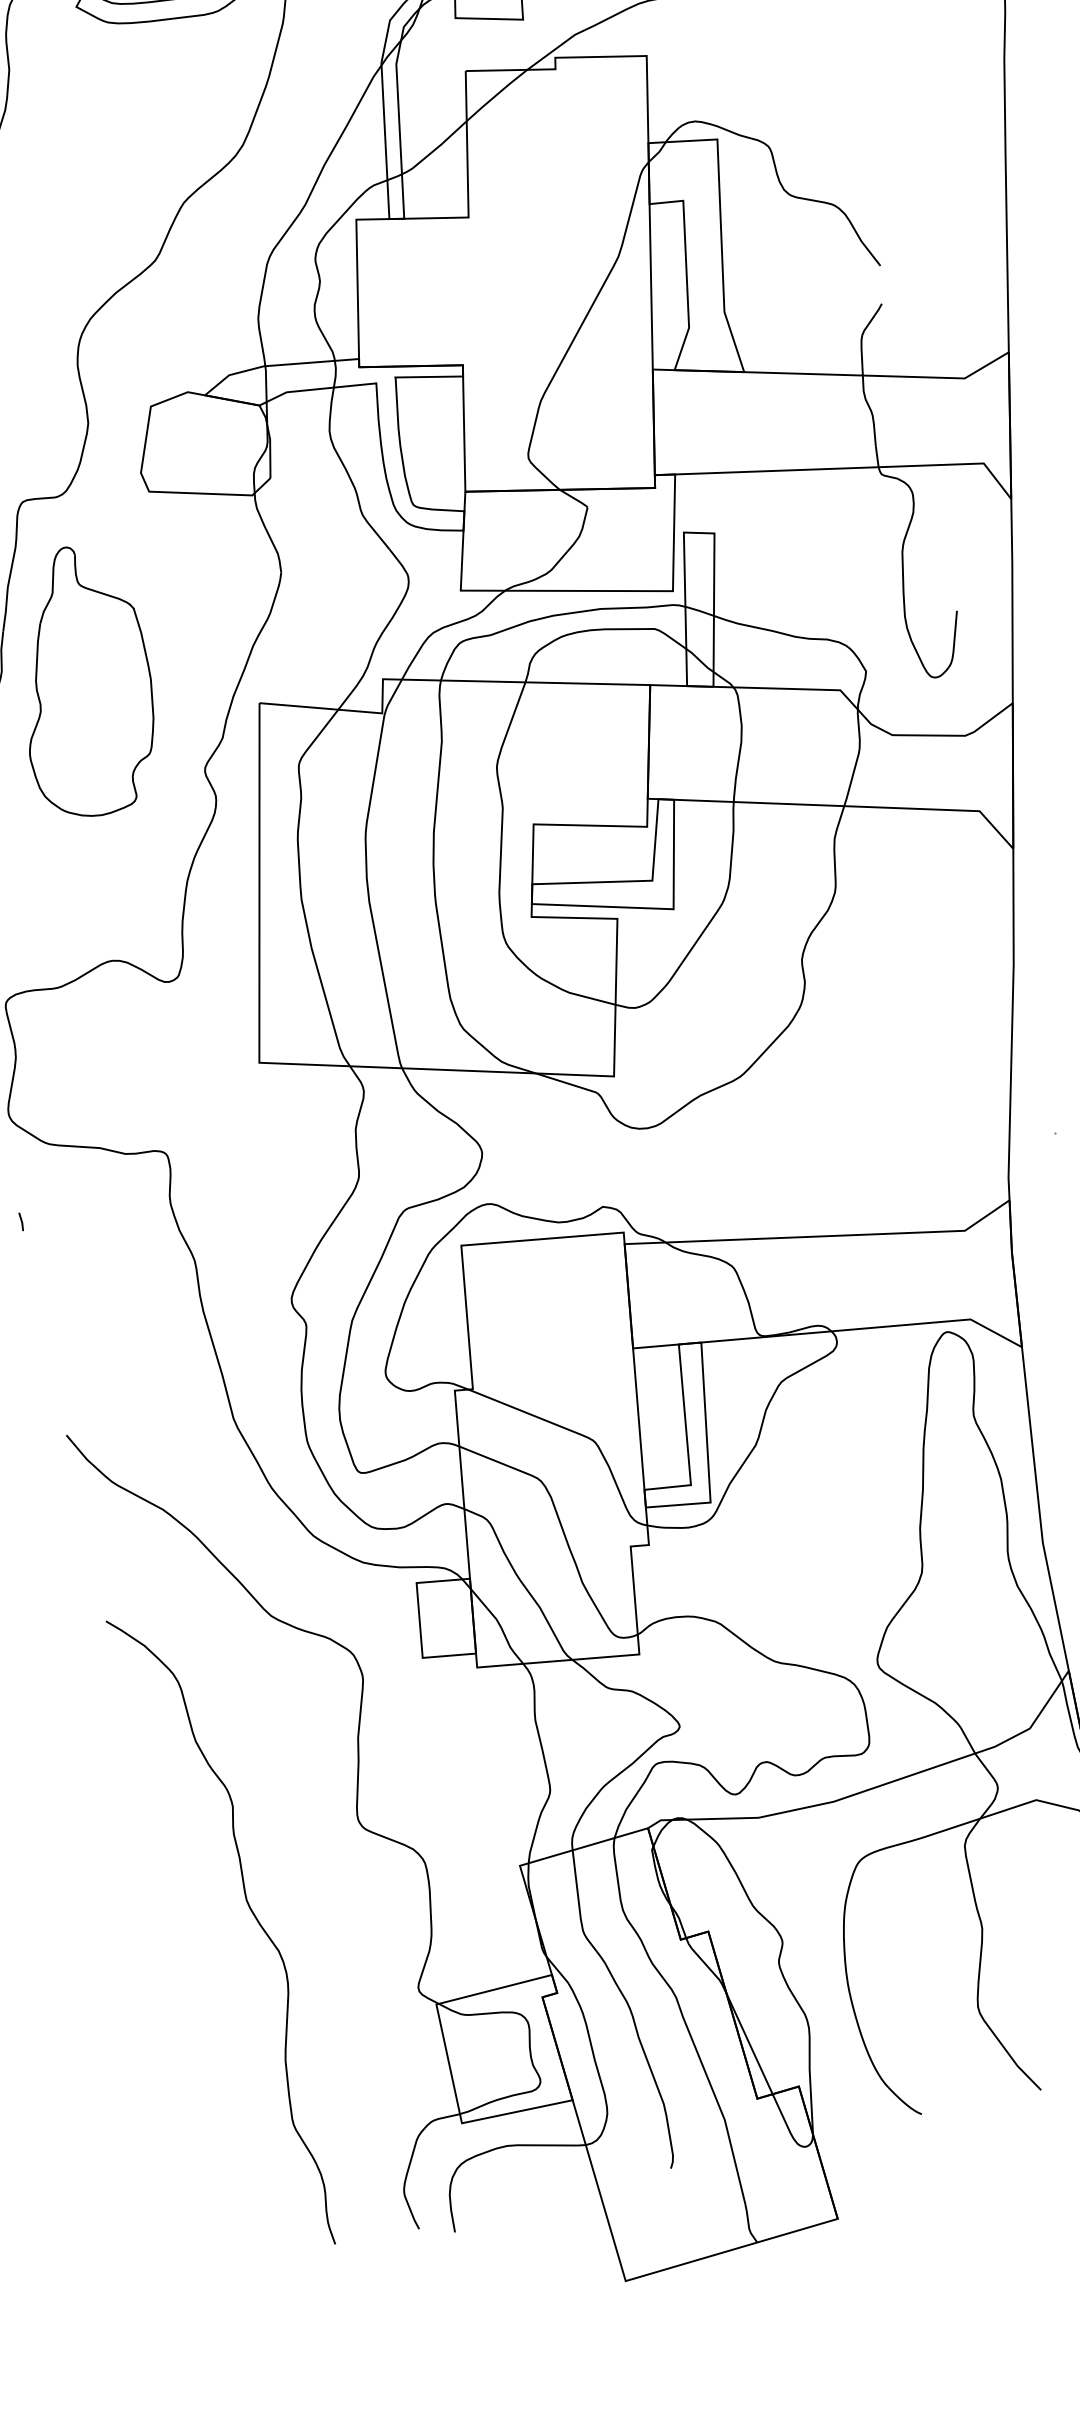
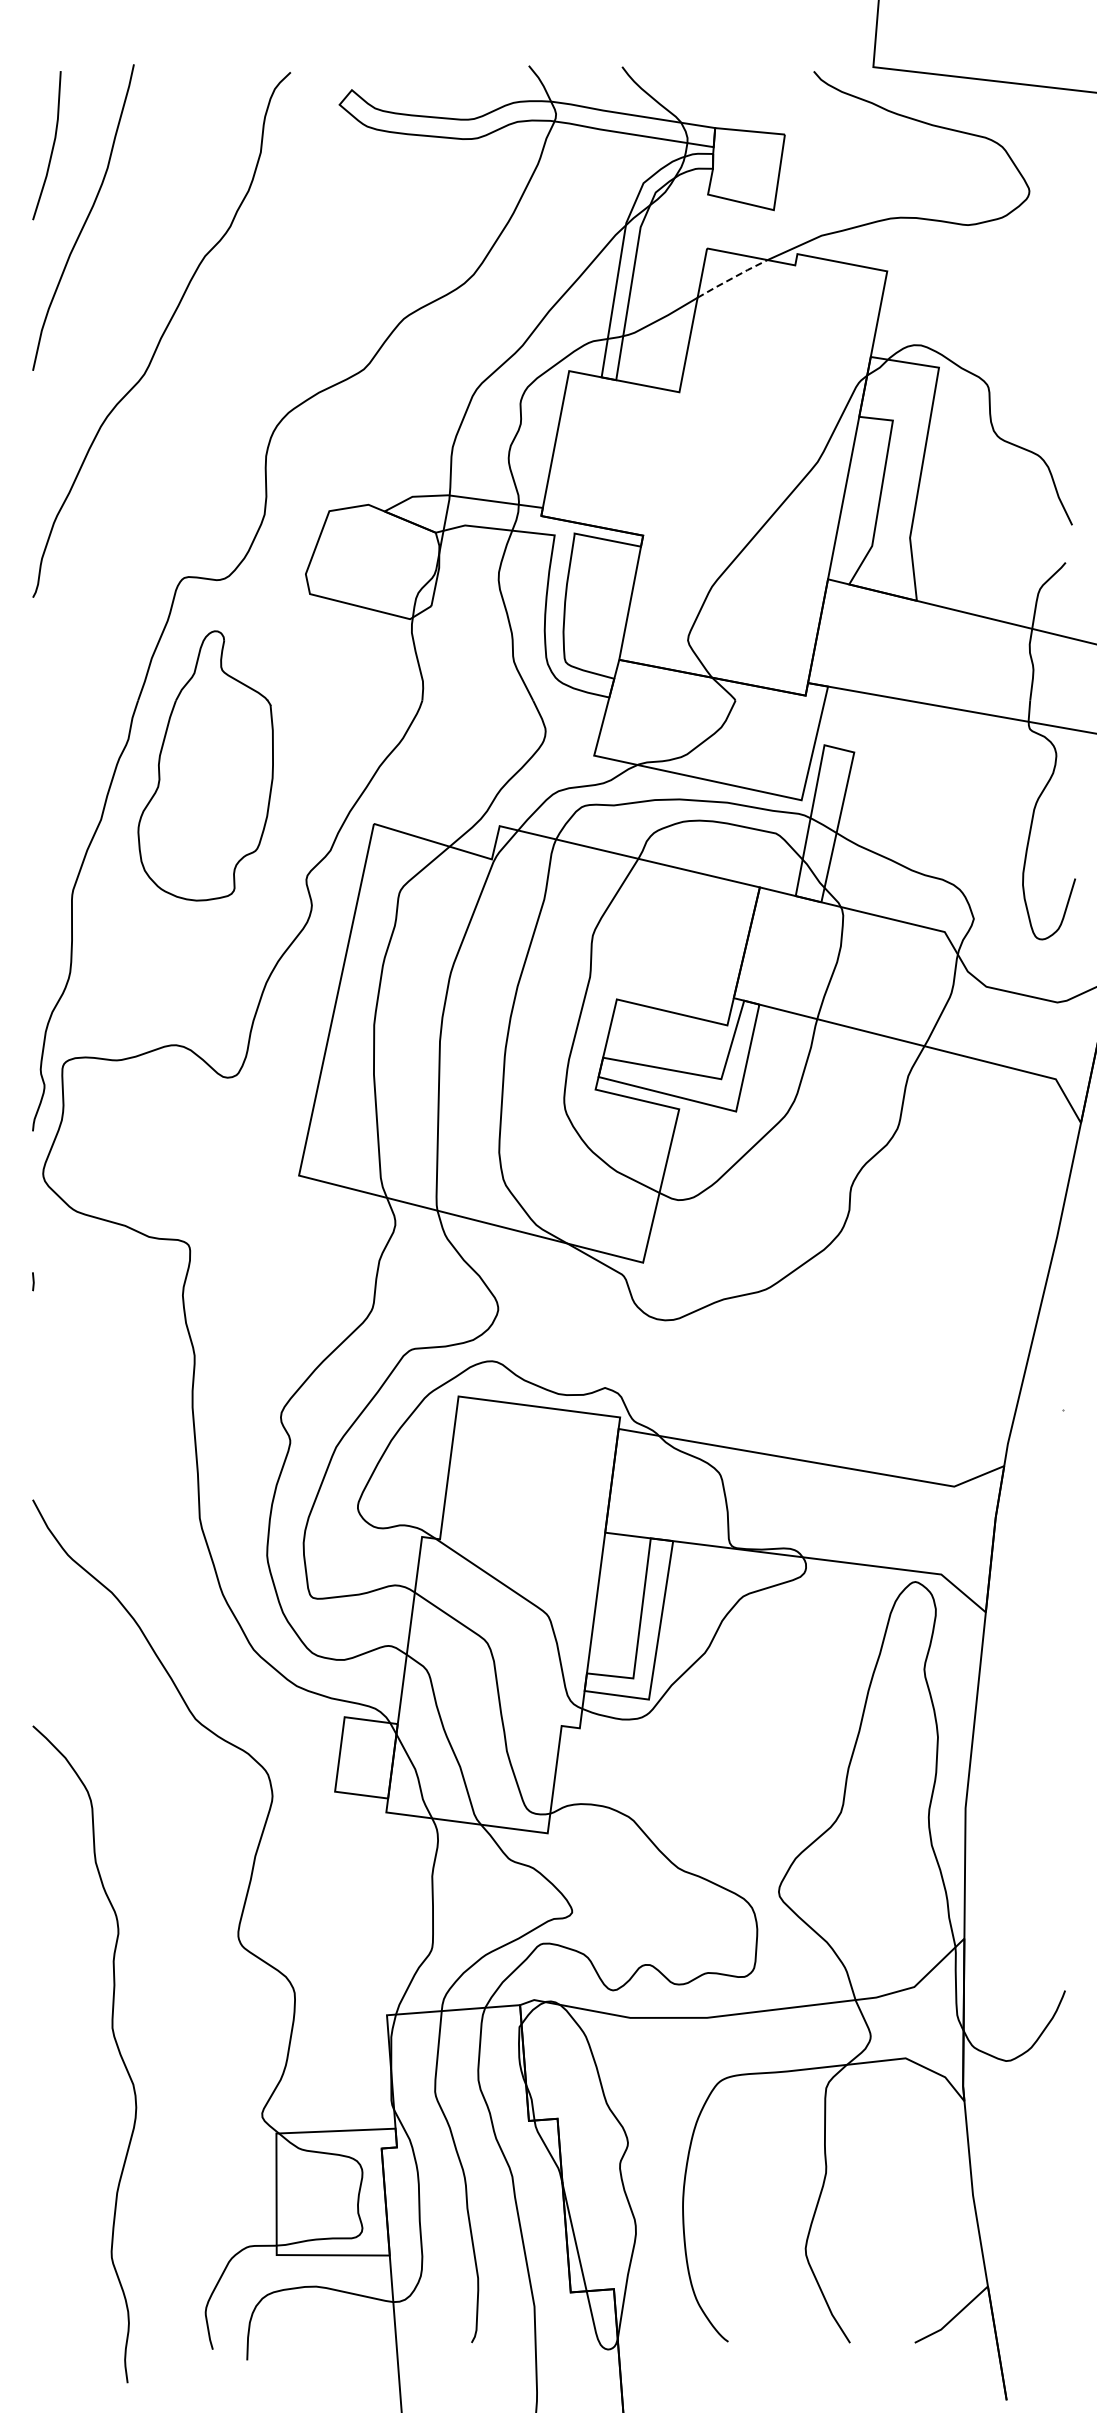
line: (496, 95) -> (732, 278), solid -> dashed
curve: (252, 1914) -> (115, 2043), moved

